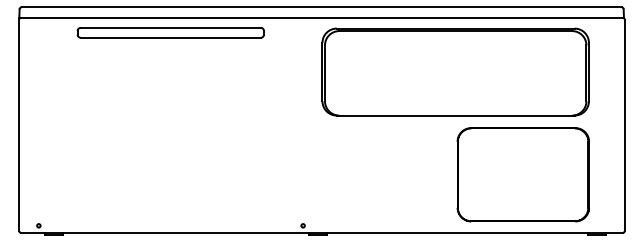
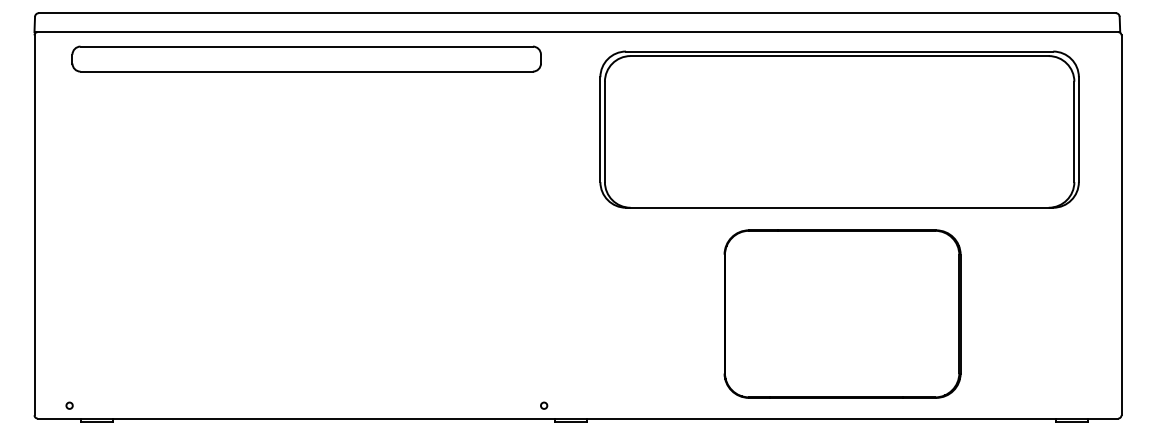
part: (170, 32) -> (305, 58), size x1.4
part: (455, 71) -> (839, 128), moved
part: (522, 174) -> (841, 313), moved

